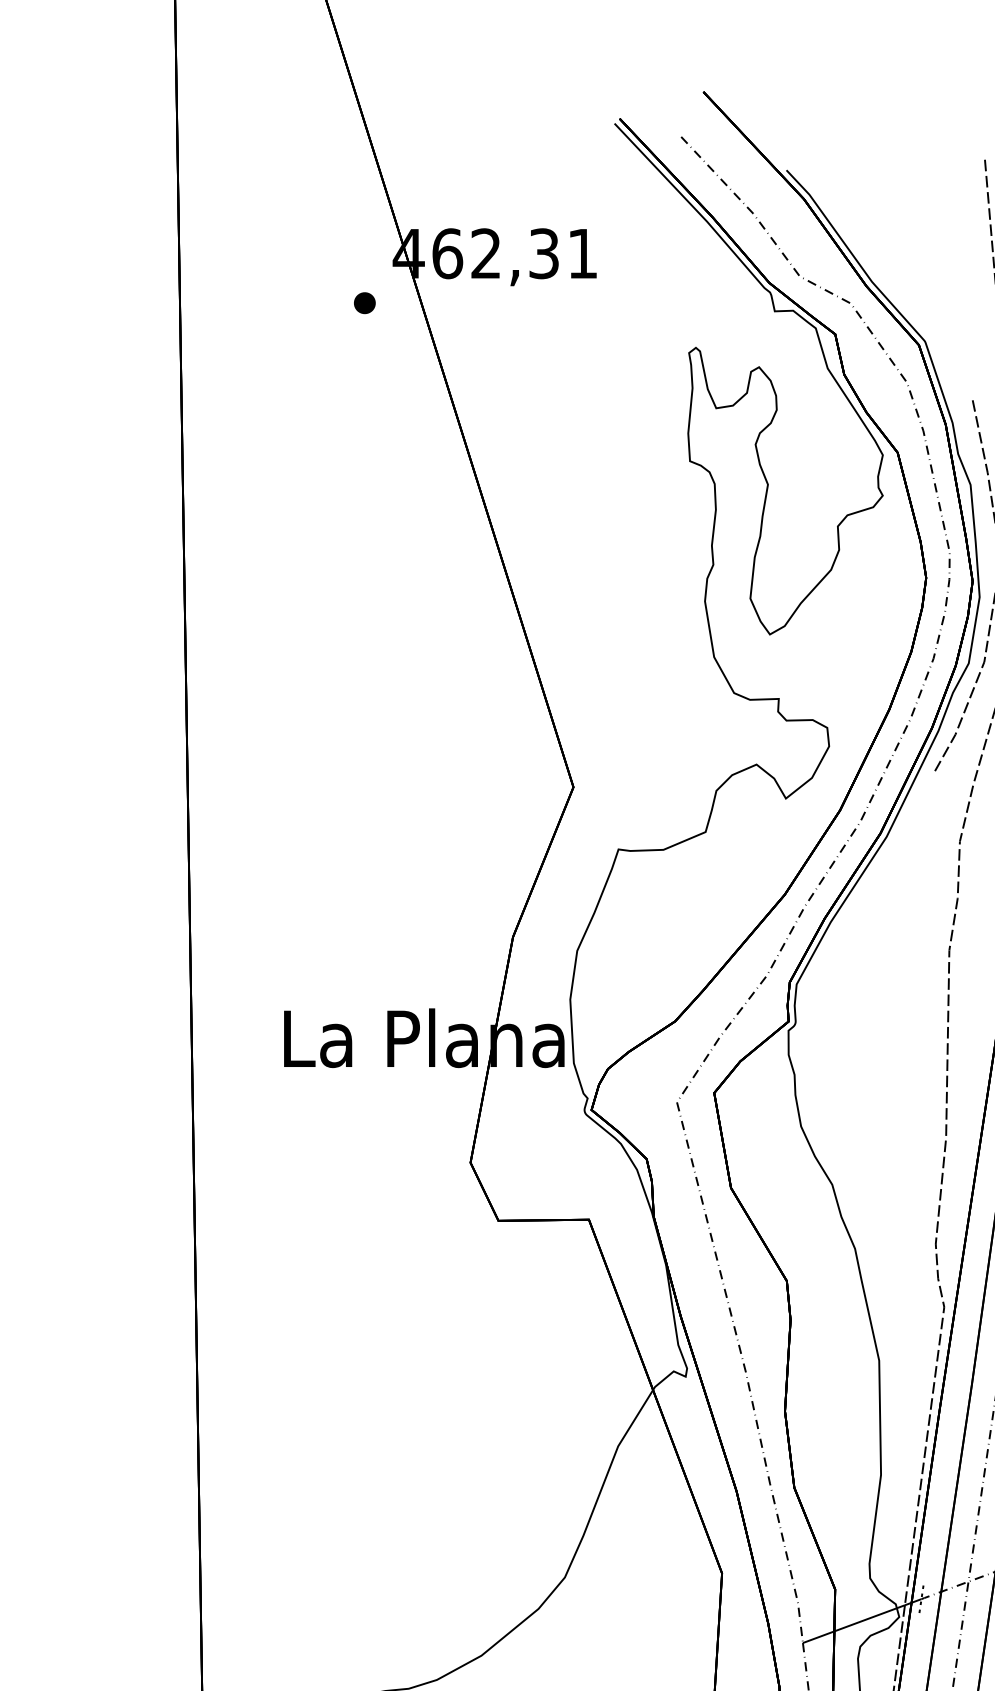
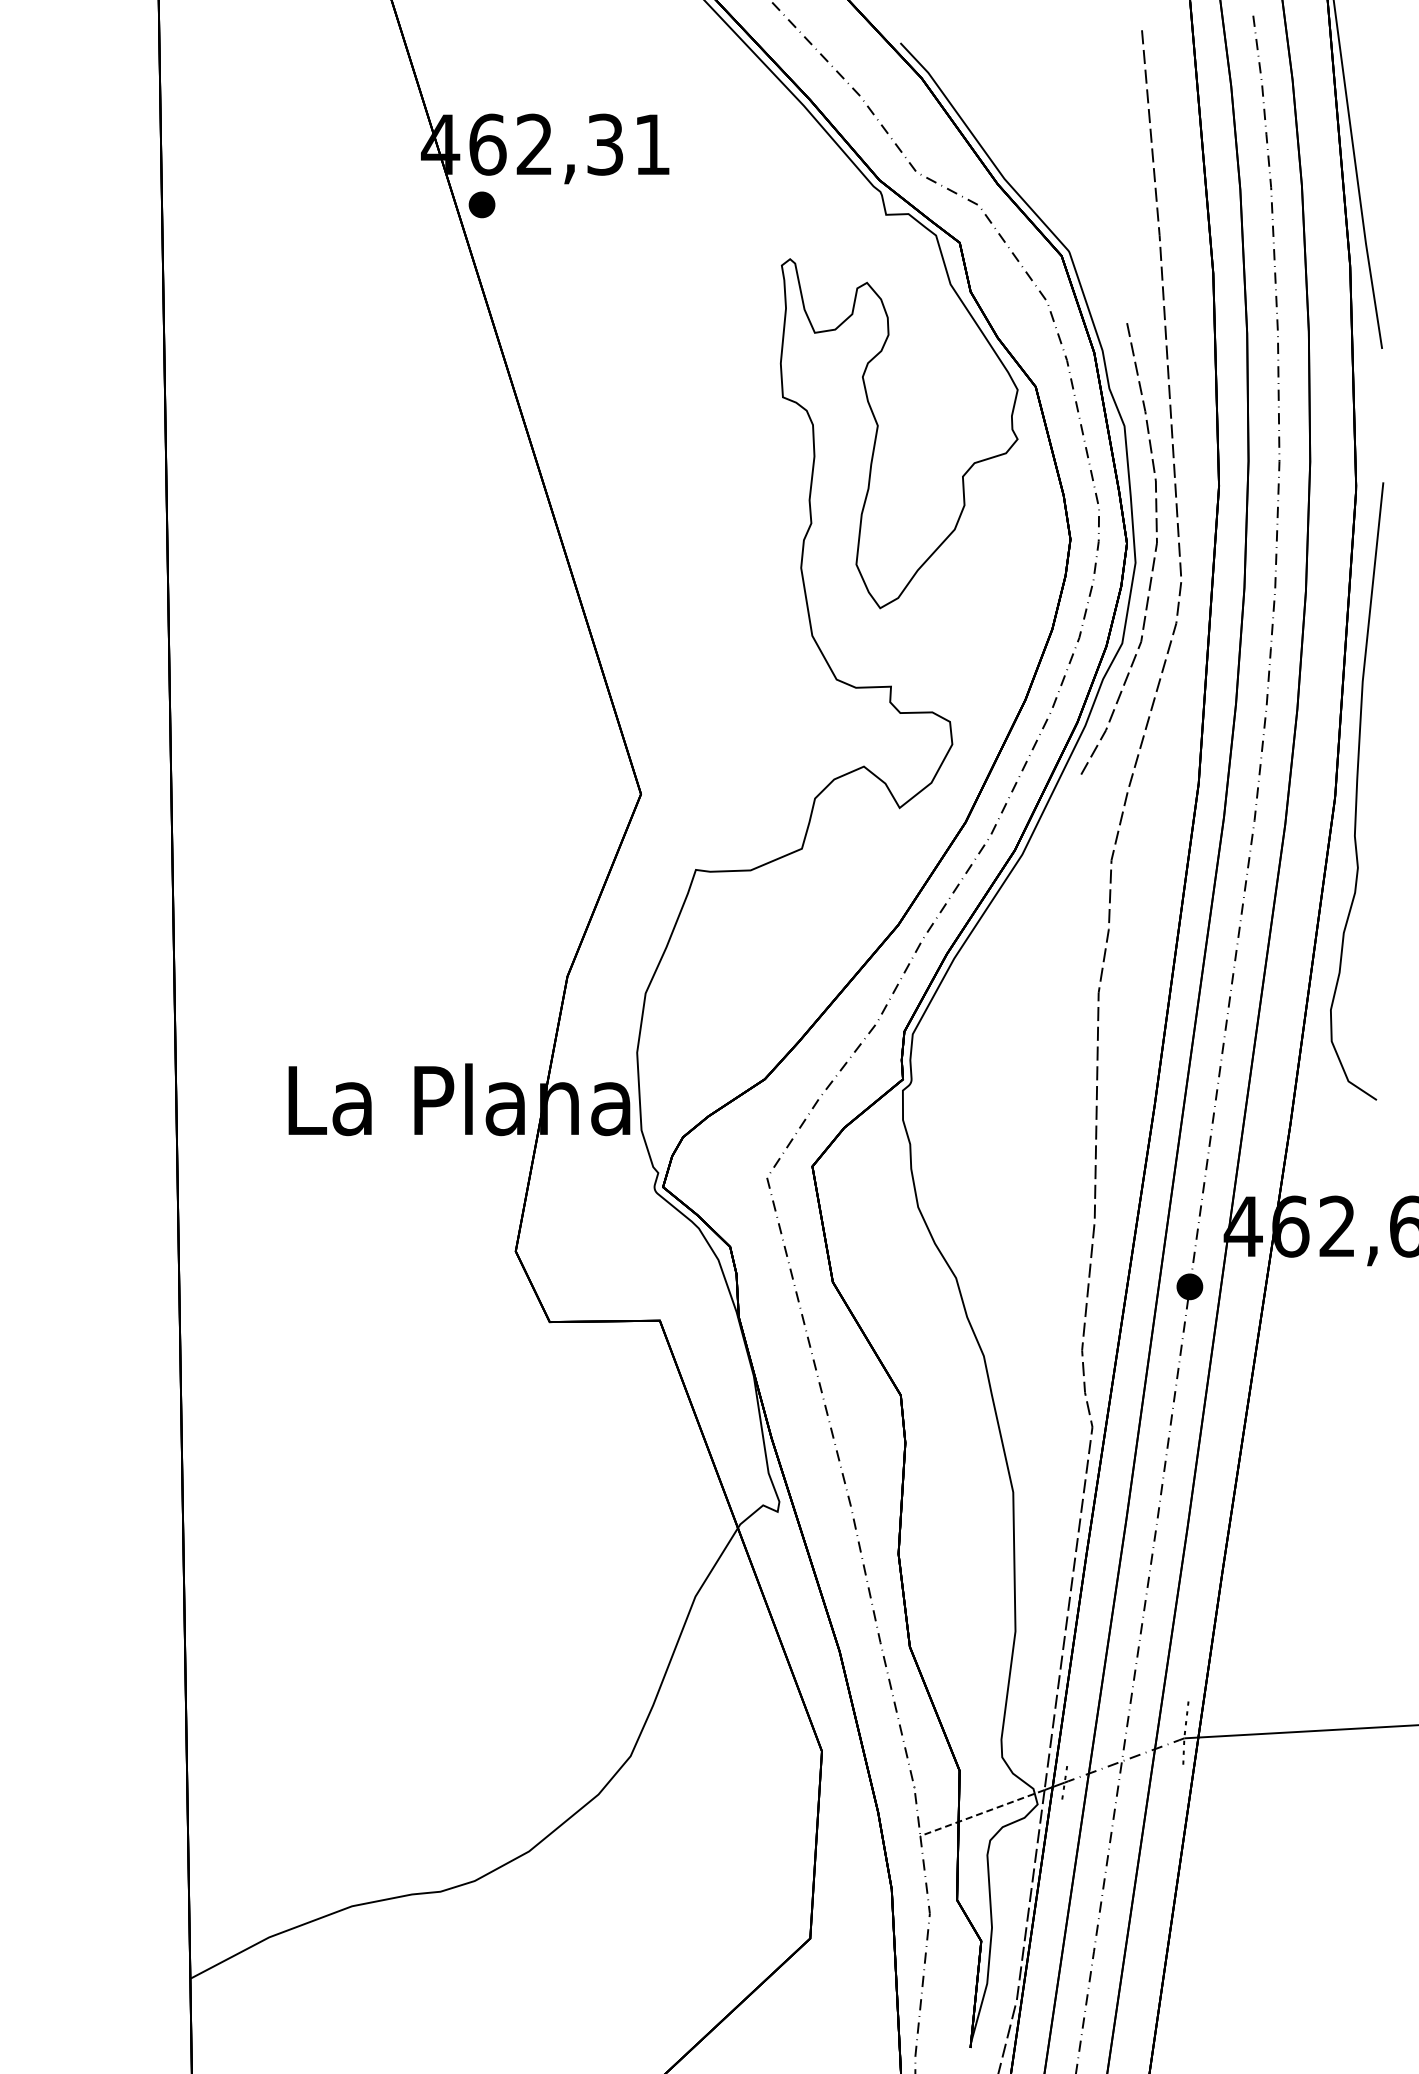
part: (364, 302) -> (481, 204), moved
line: (853, 1624) -> (982, 1813), solid -> dashed

